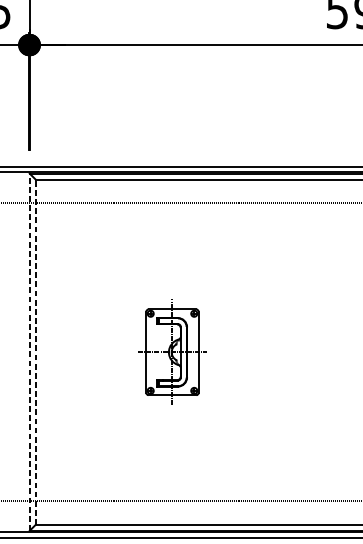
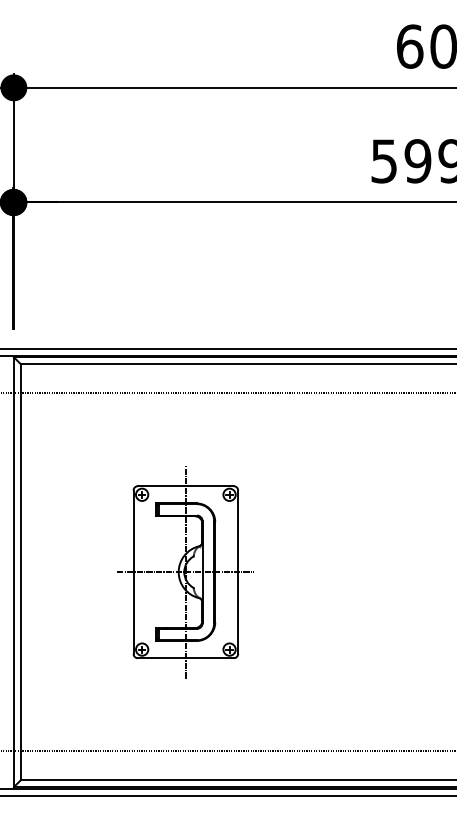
line: (29, 352) -> (13, 572), dashed -> solid
line: (36, 352) -> (21, 572), dashed -> solid
part: (172, 352) -> (185, 572), size x1.67

